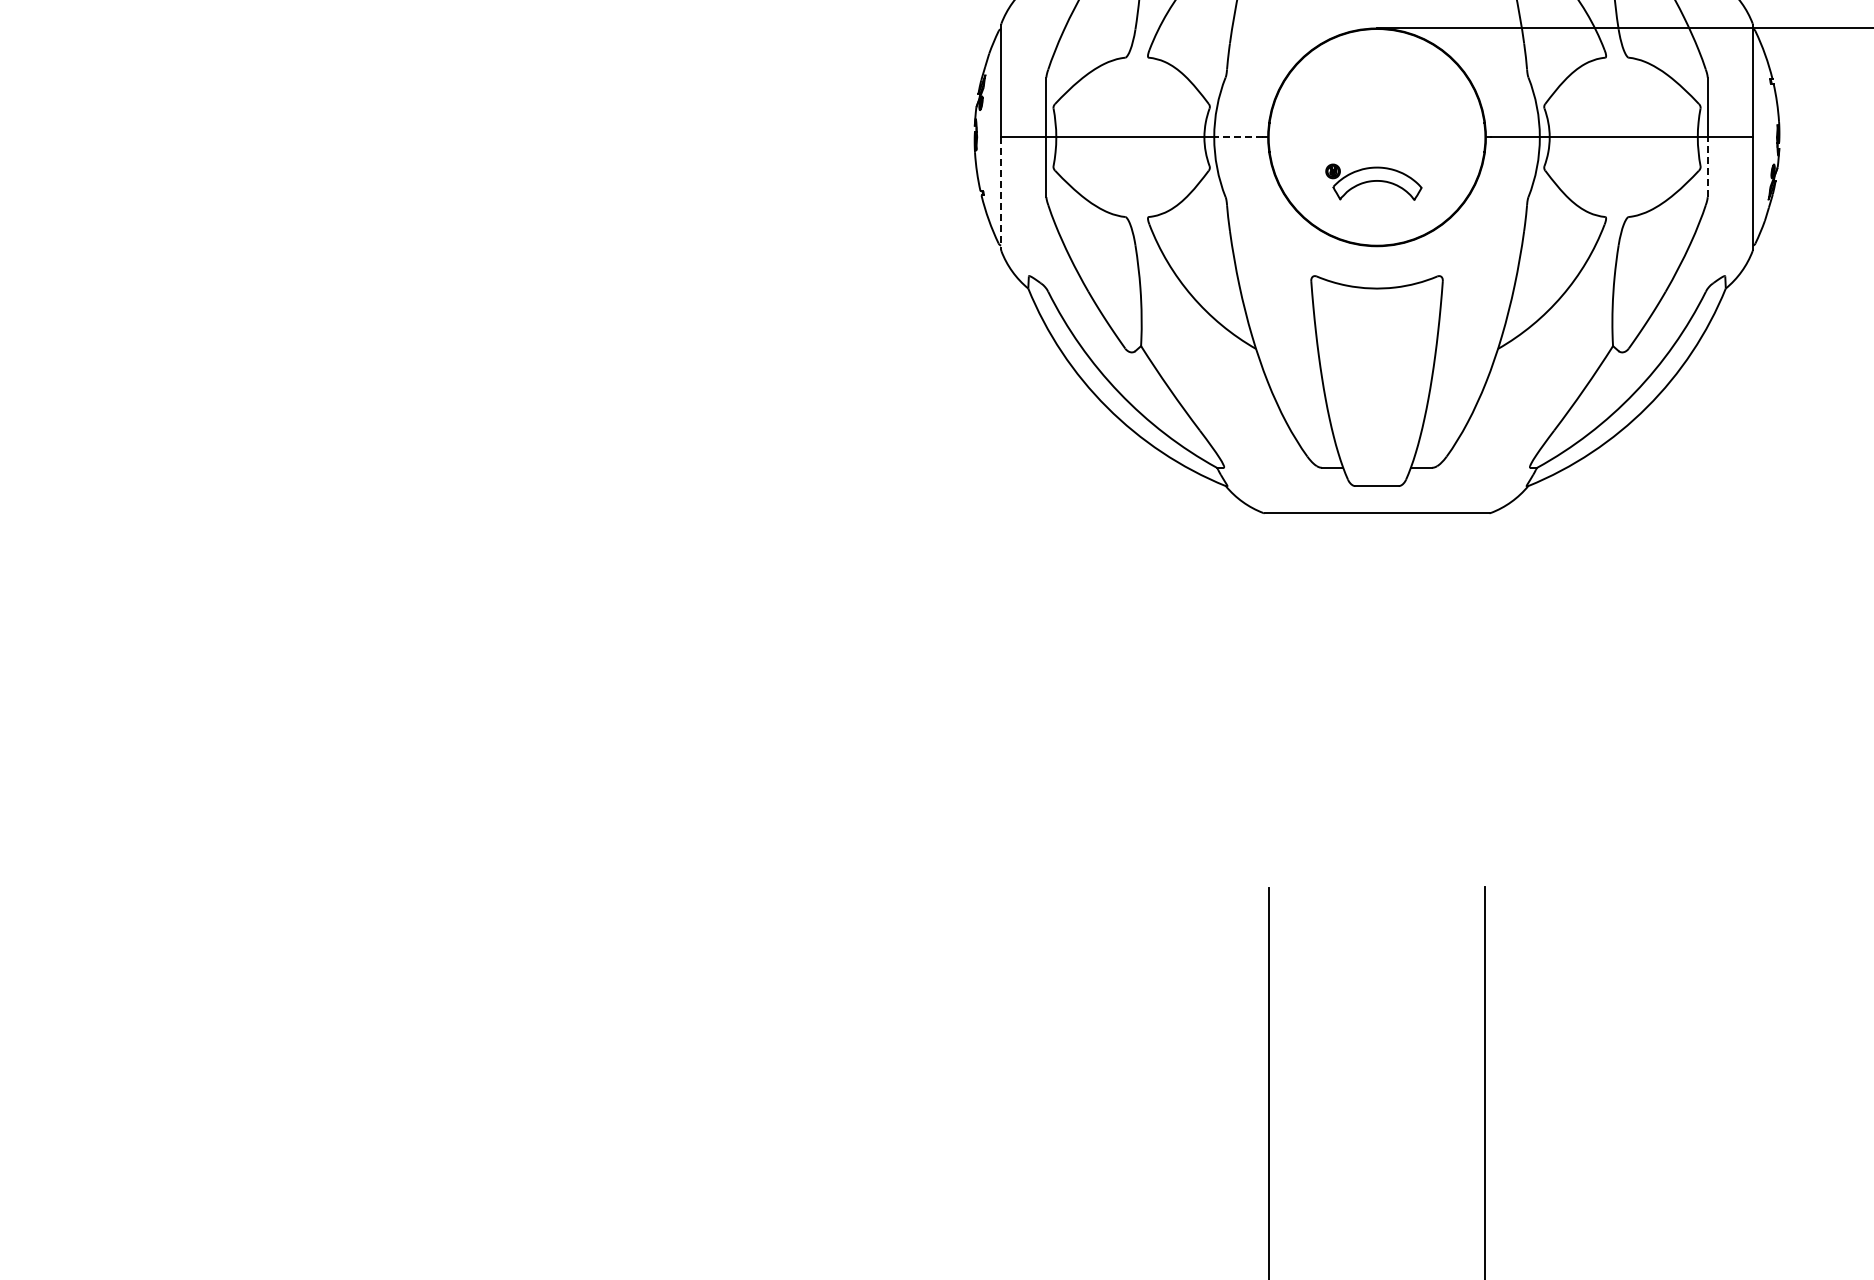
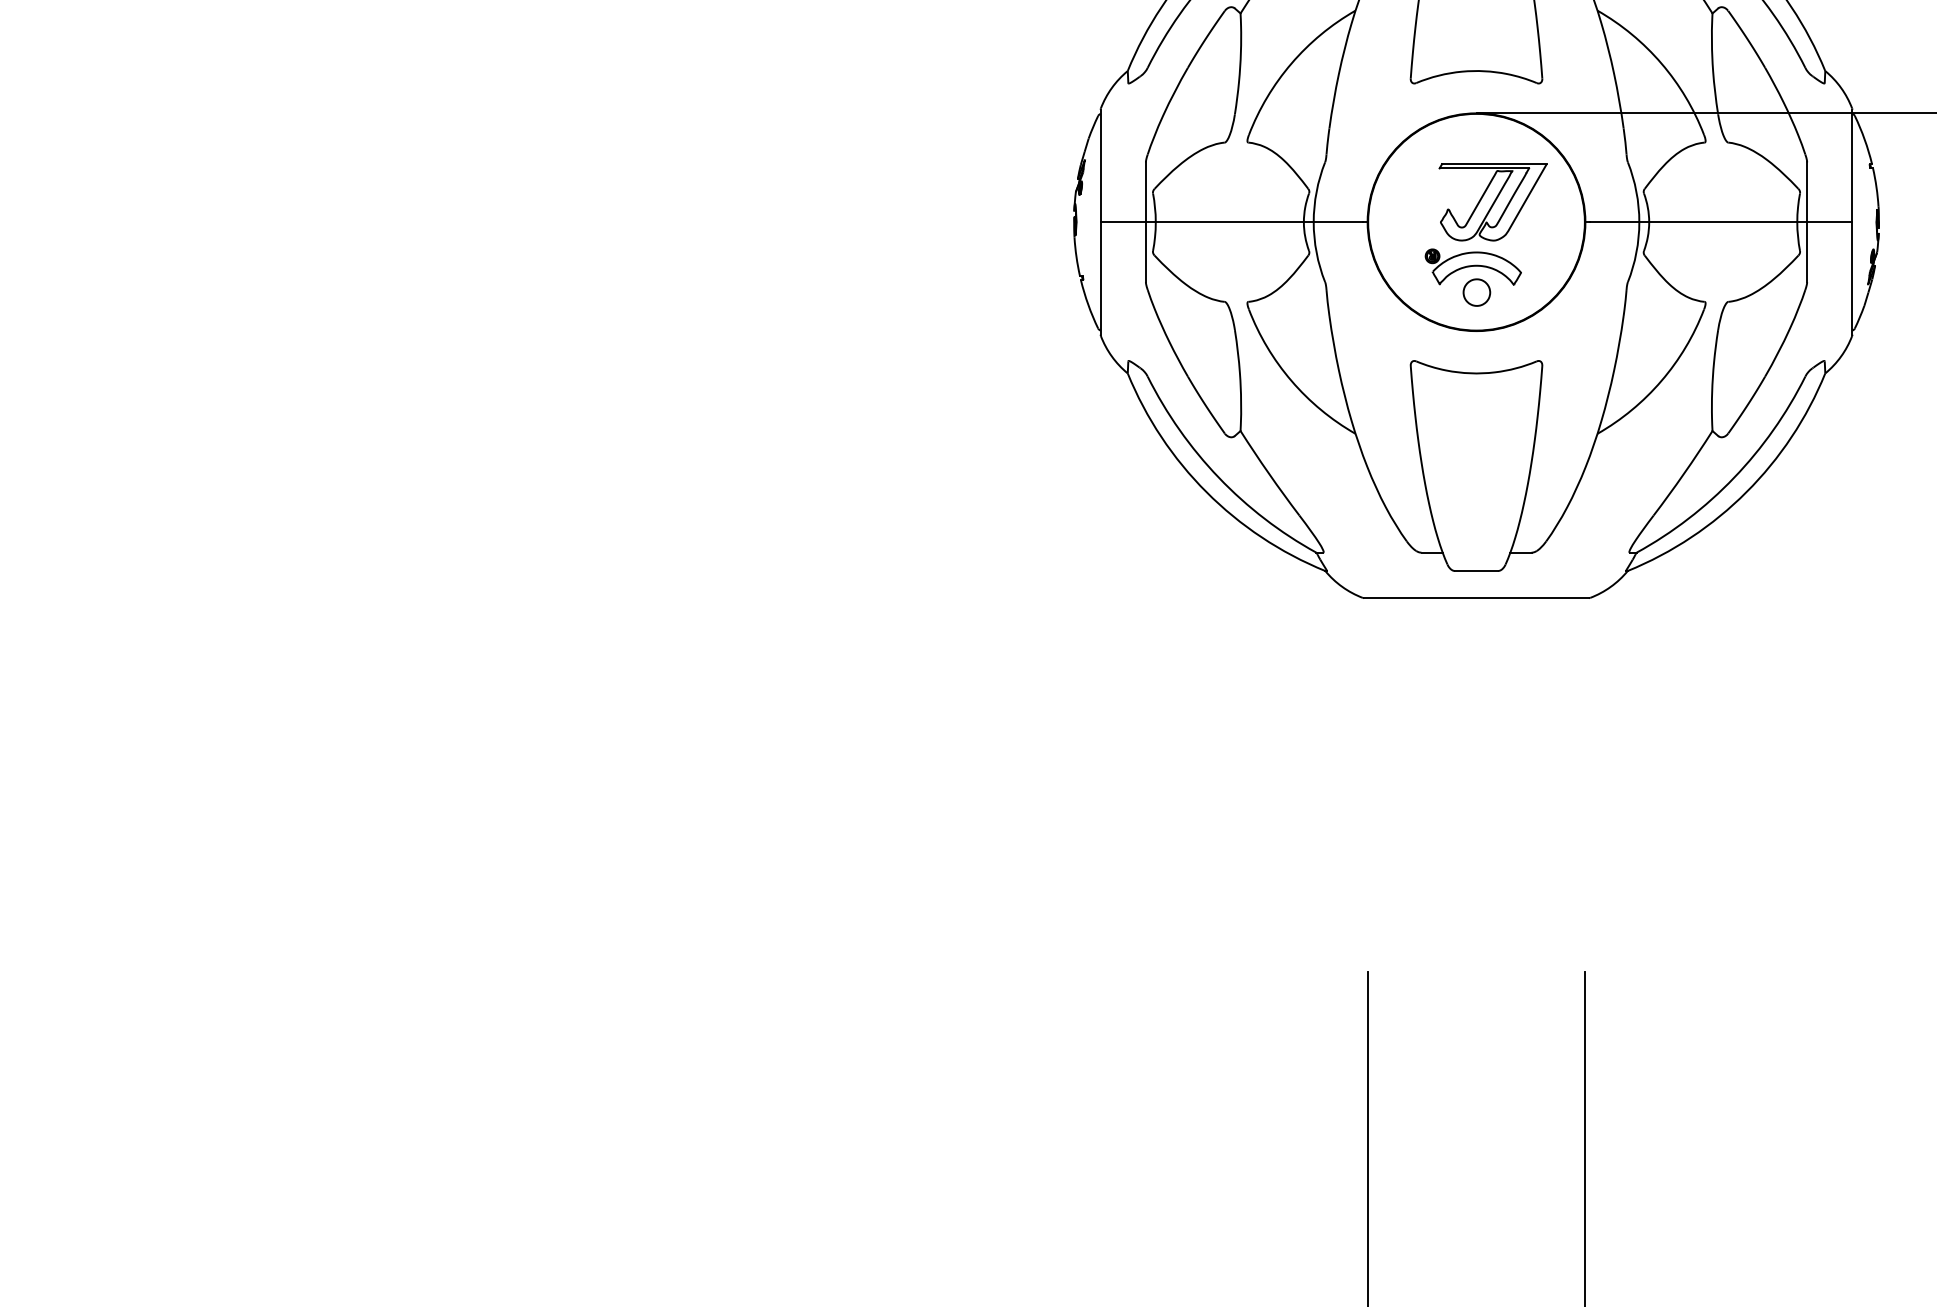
part: (1393, 117) -> (1492, 202), added
line: (1239, 137) -> (1338, 222), dashed -> solid
line: (1708, 167) -> (1807, 252), dashed -> solid
line: (1001, 193) -> (1100, 278), dashed -> solid
part: (1377, 207) -> (1476, 292), added

